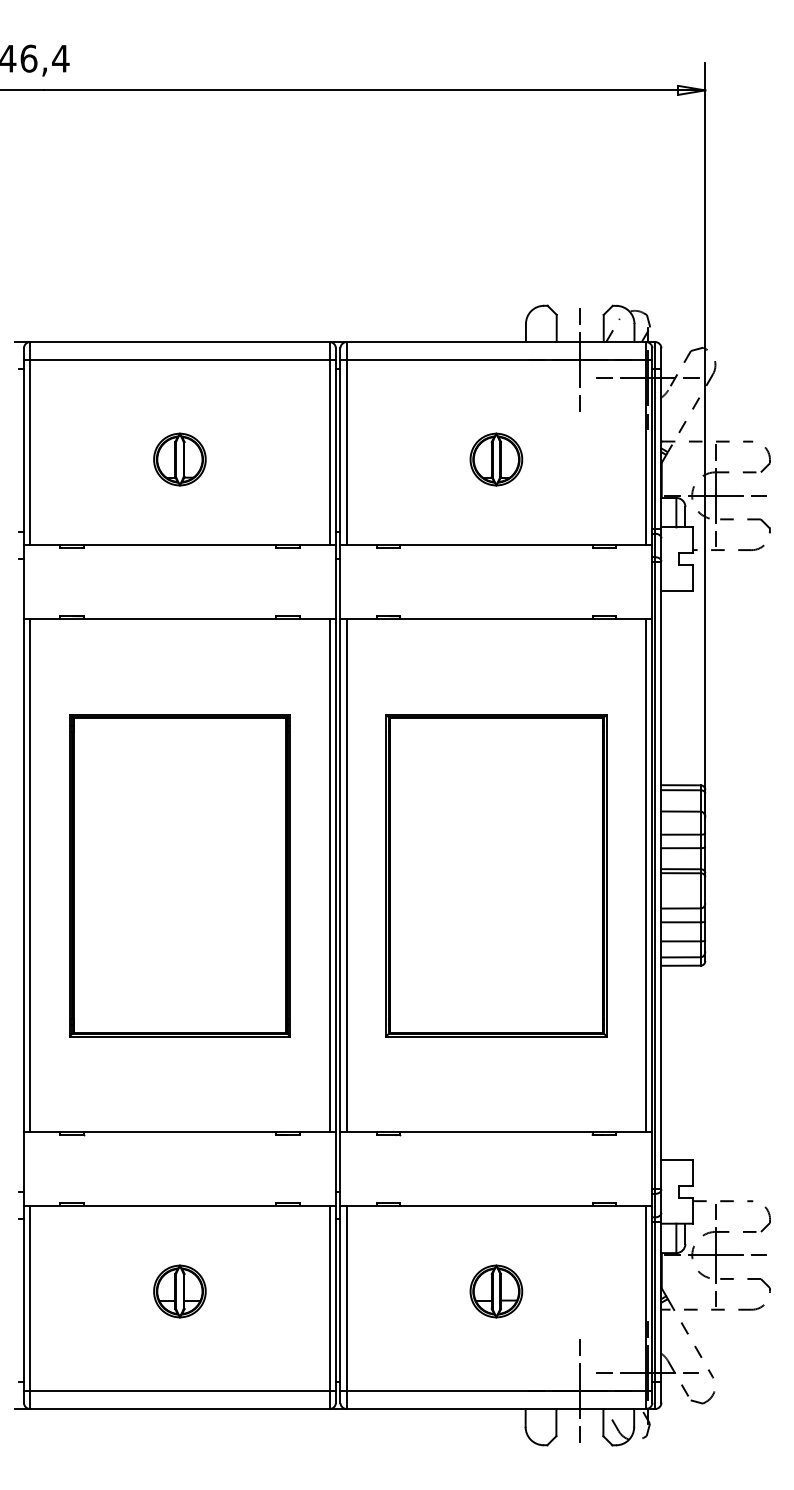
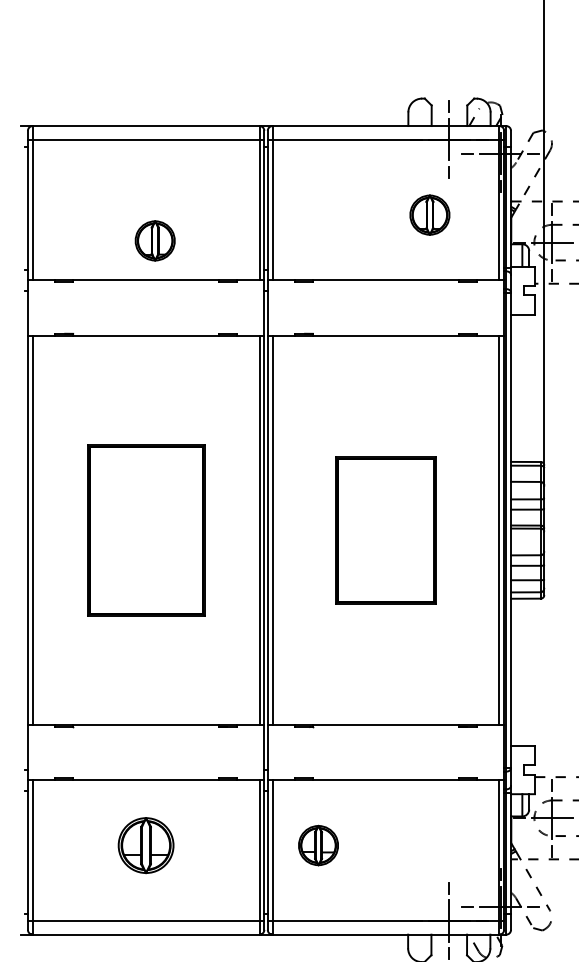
part: (179, 459) -> (154, 240), moved
part: (496, 459) -> (429, 215), moved
part: (179, 875) -> (145, 530), size x0.7
part: (496, 875) -> (386, 530), size x0.6
part: (179, 1291) -> (145, 845), size x1.4
part: (496, 1291) -> (318, 845), moved

